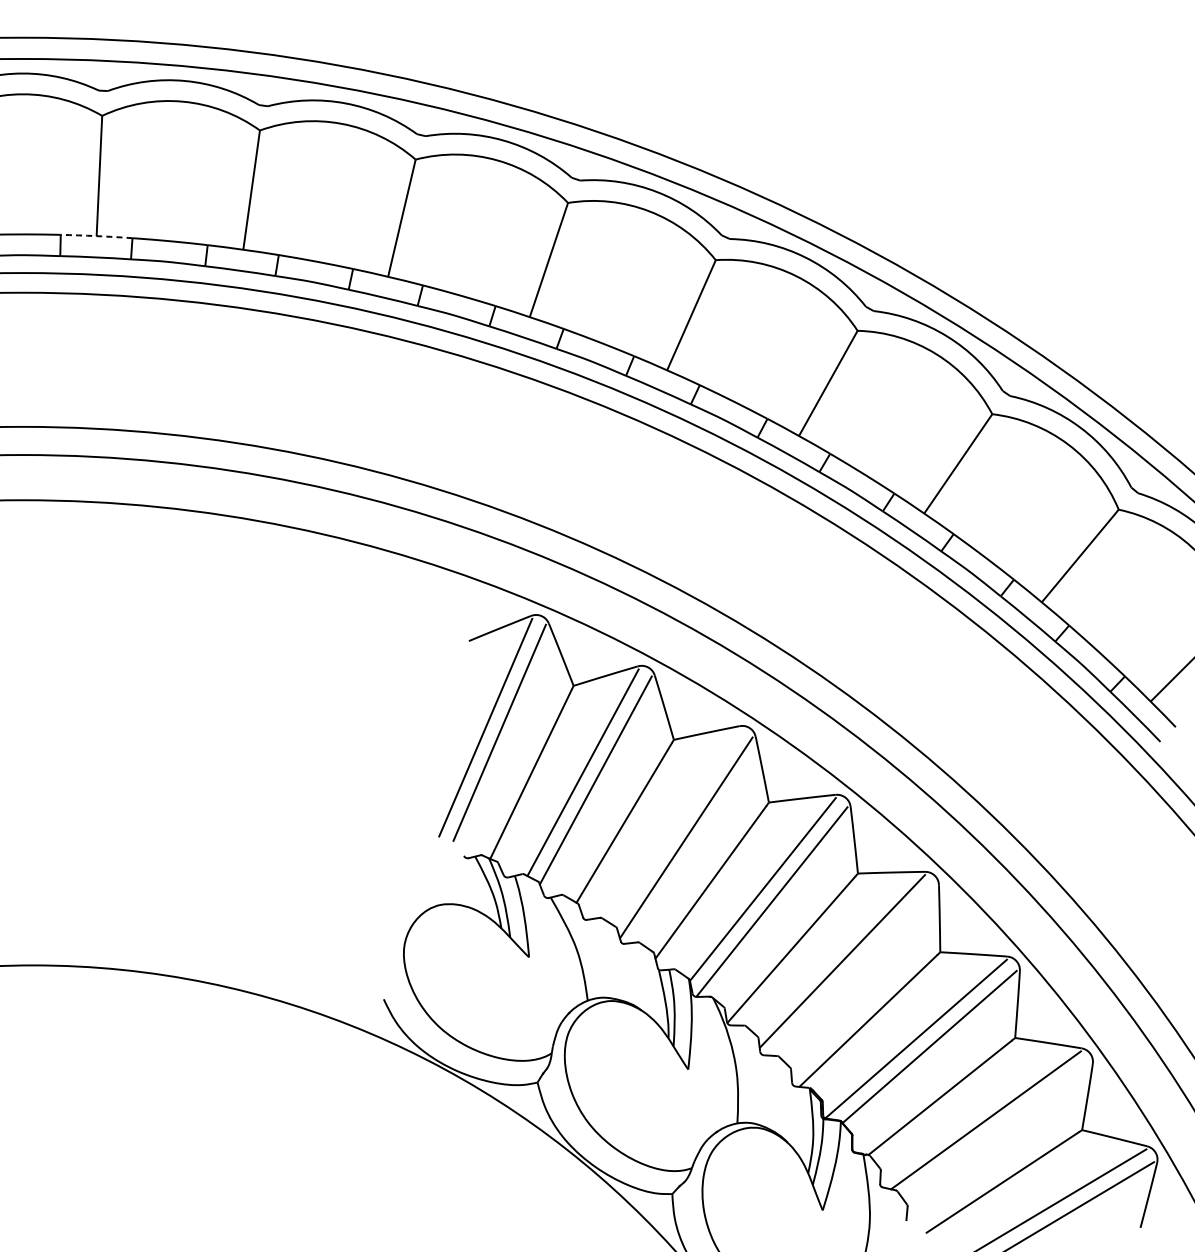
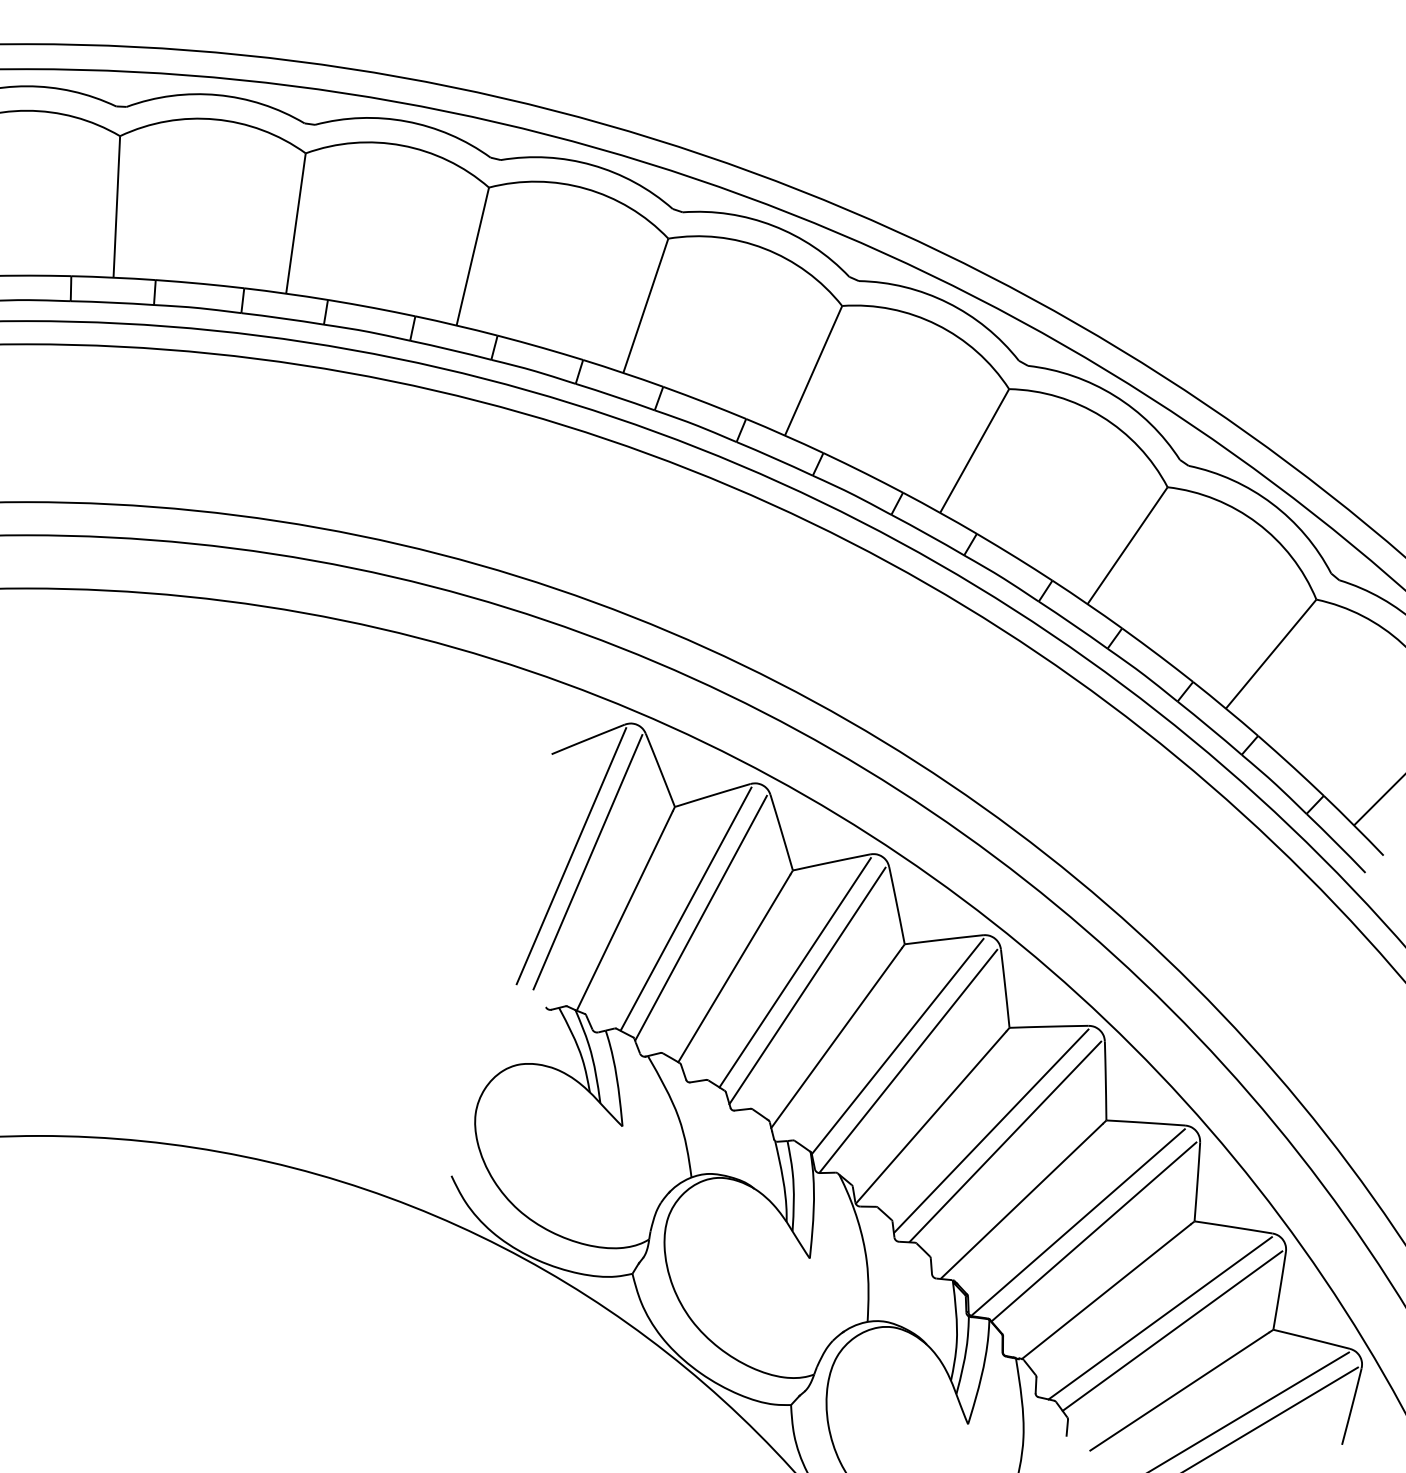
arc: (96, 235) -> (113, 277), dashed -> solid
line: (675, 826) -> (794, 972), added
line: (854, 970) -> (1005, 1141), added
line: (996, 1130) -> (1172, 1330), added

